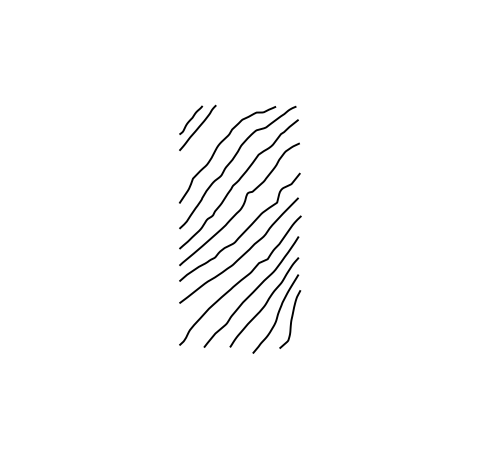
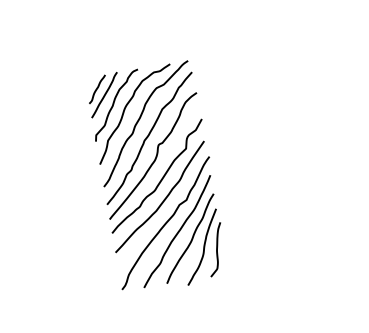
curve: (206, 140) -> (114, 104), added

